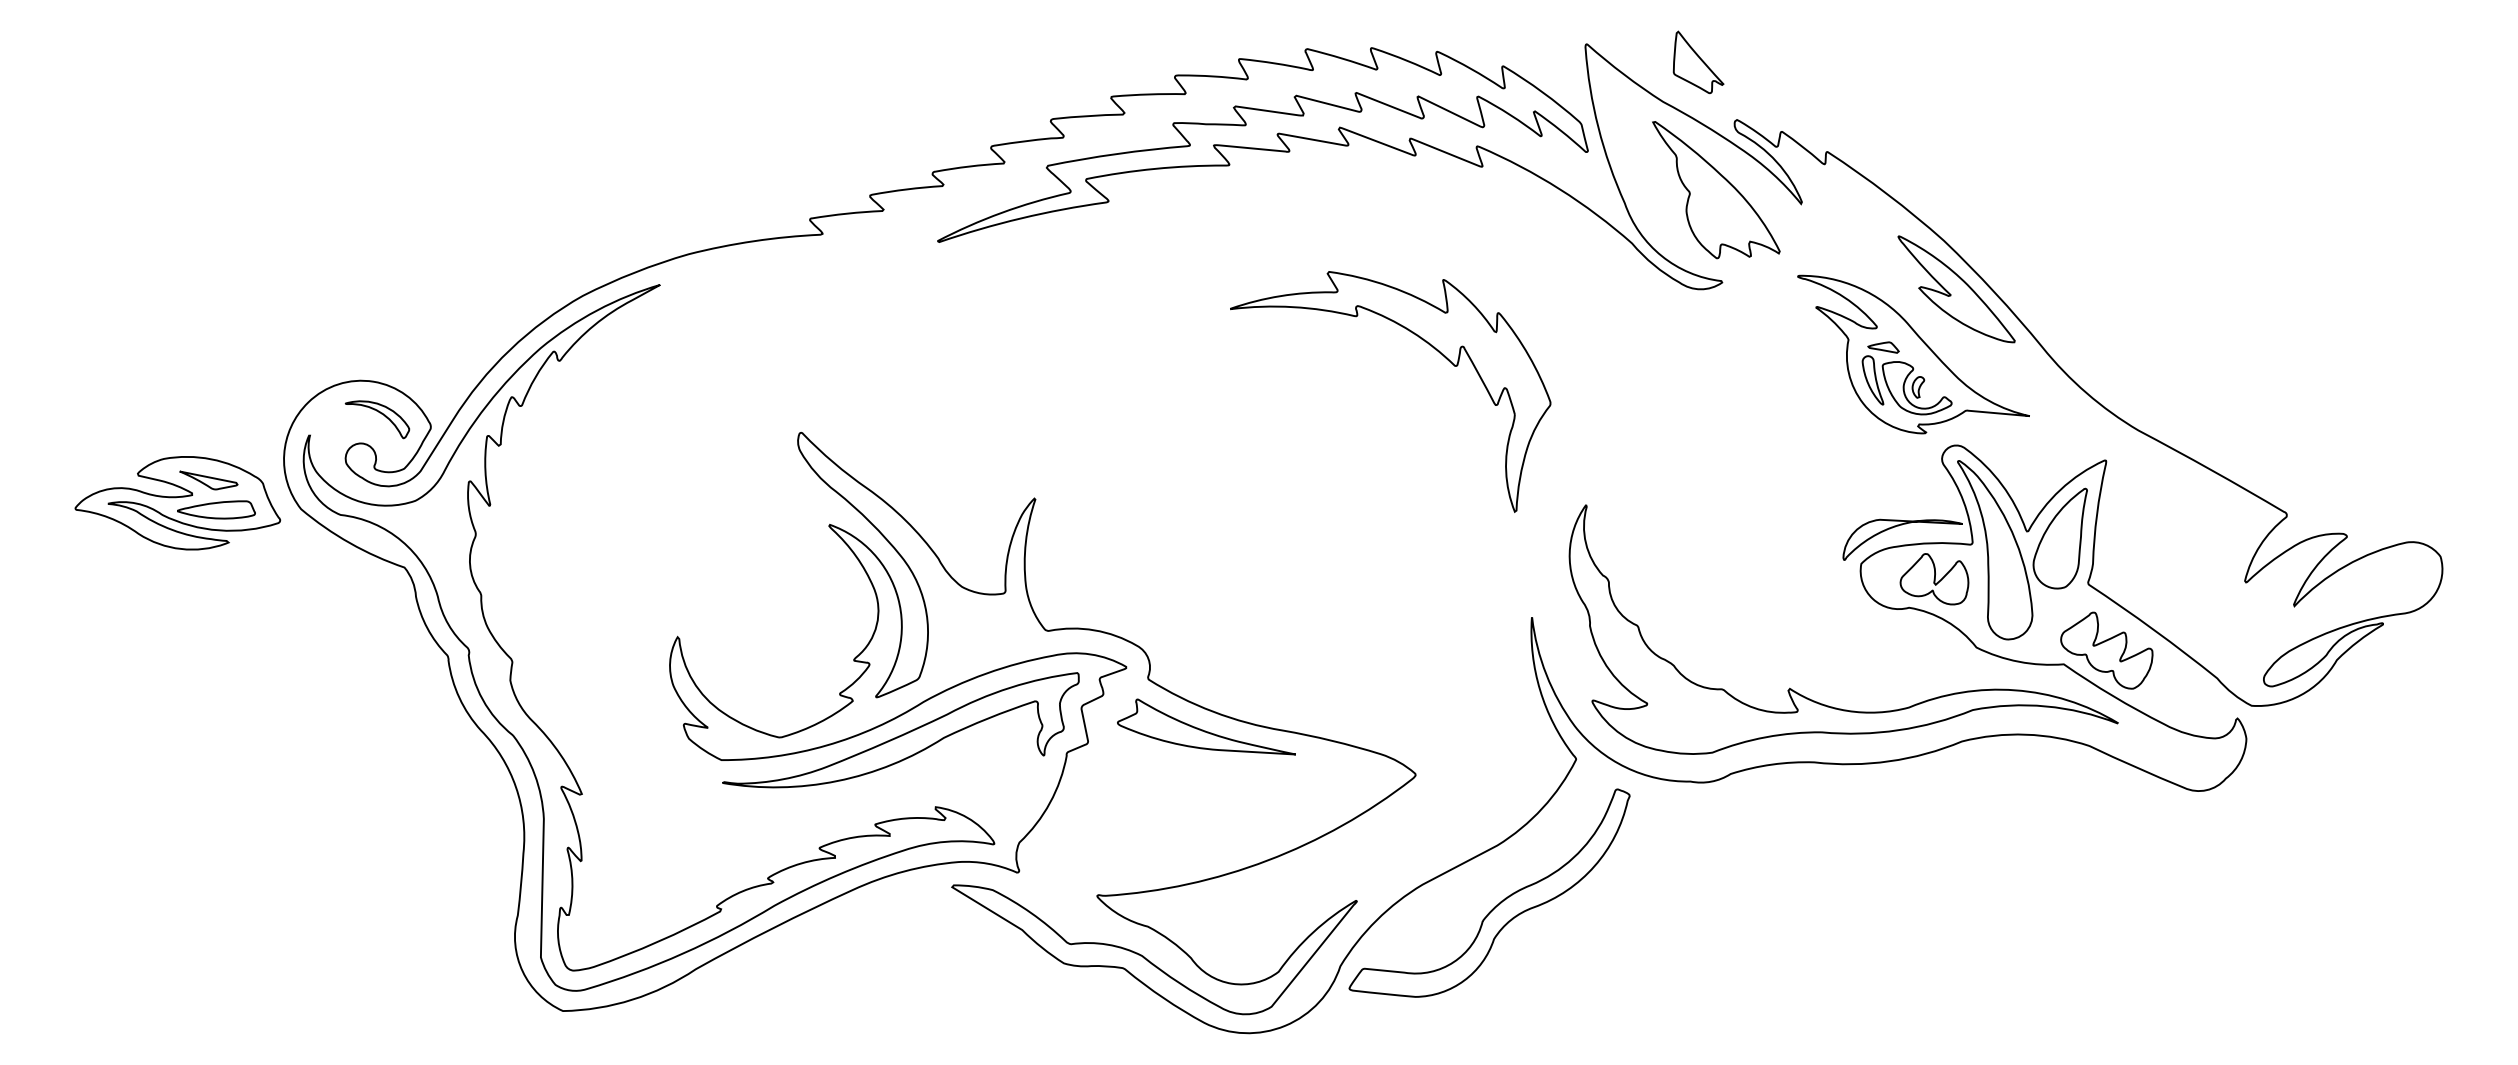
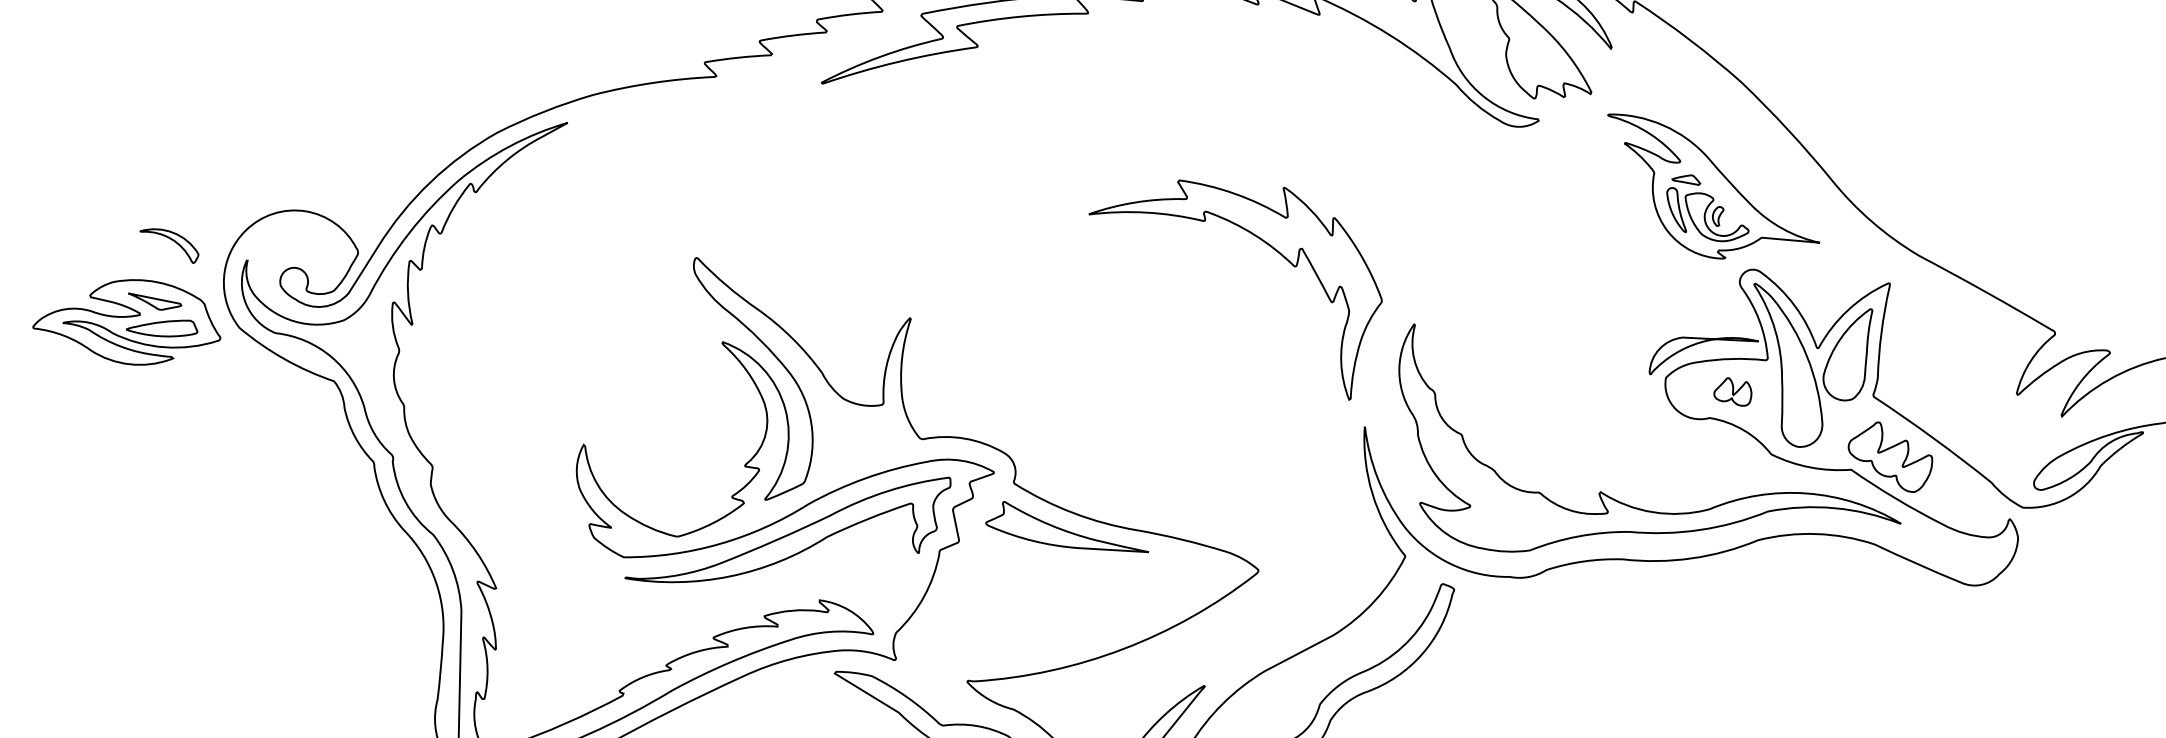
part: (1956, 289) -> (1753, 127), removed
part: (1422, 340) -> (1264, 243), moved
part: (379, 413) -> (171, 240), moved
part: (1934, 579) -> (1732, 392), size x0.6

